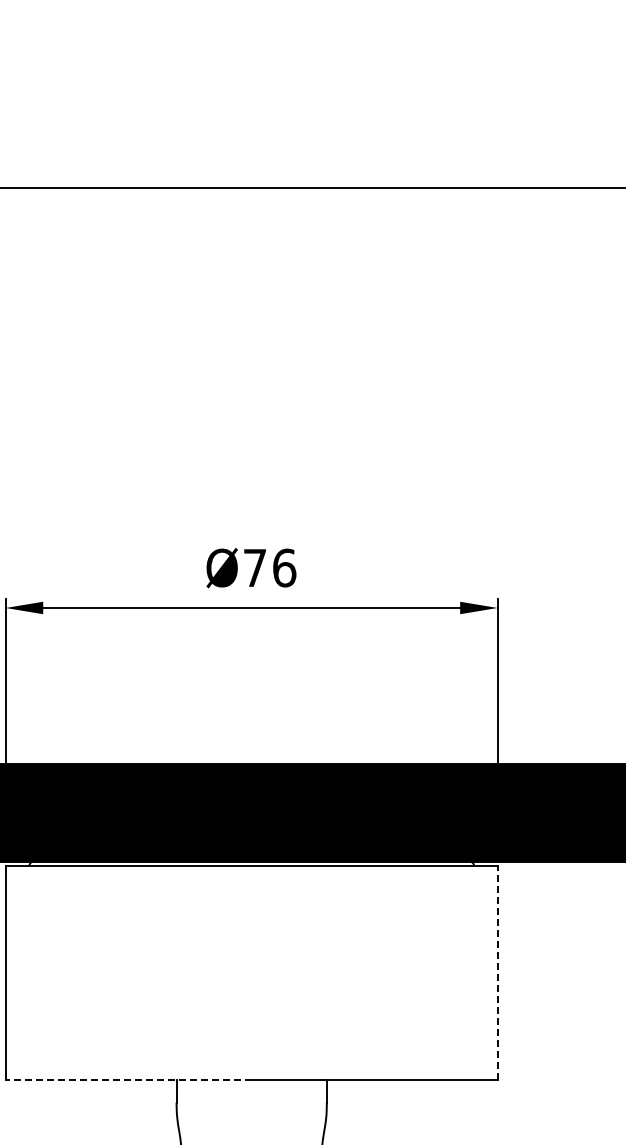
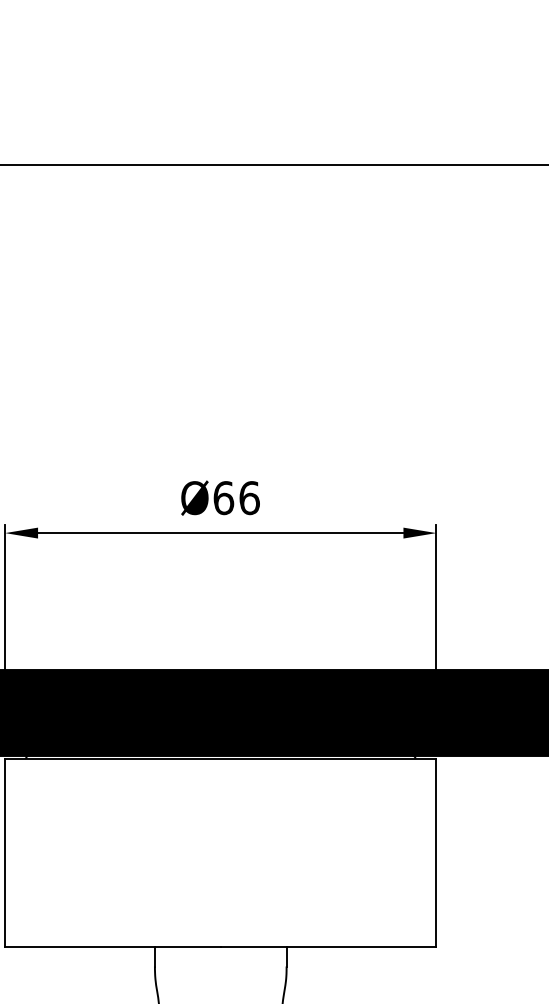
text: (254, 567) -> (223, 497), Ø76 -> Ø66
line: (497, 972) -> (436, 852), dashed -> solid
line: (128, 1079) -> (112, 946), dashed -> solid

